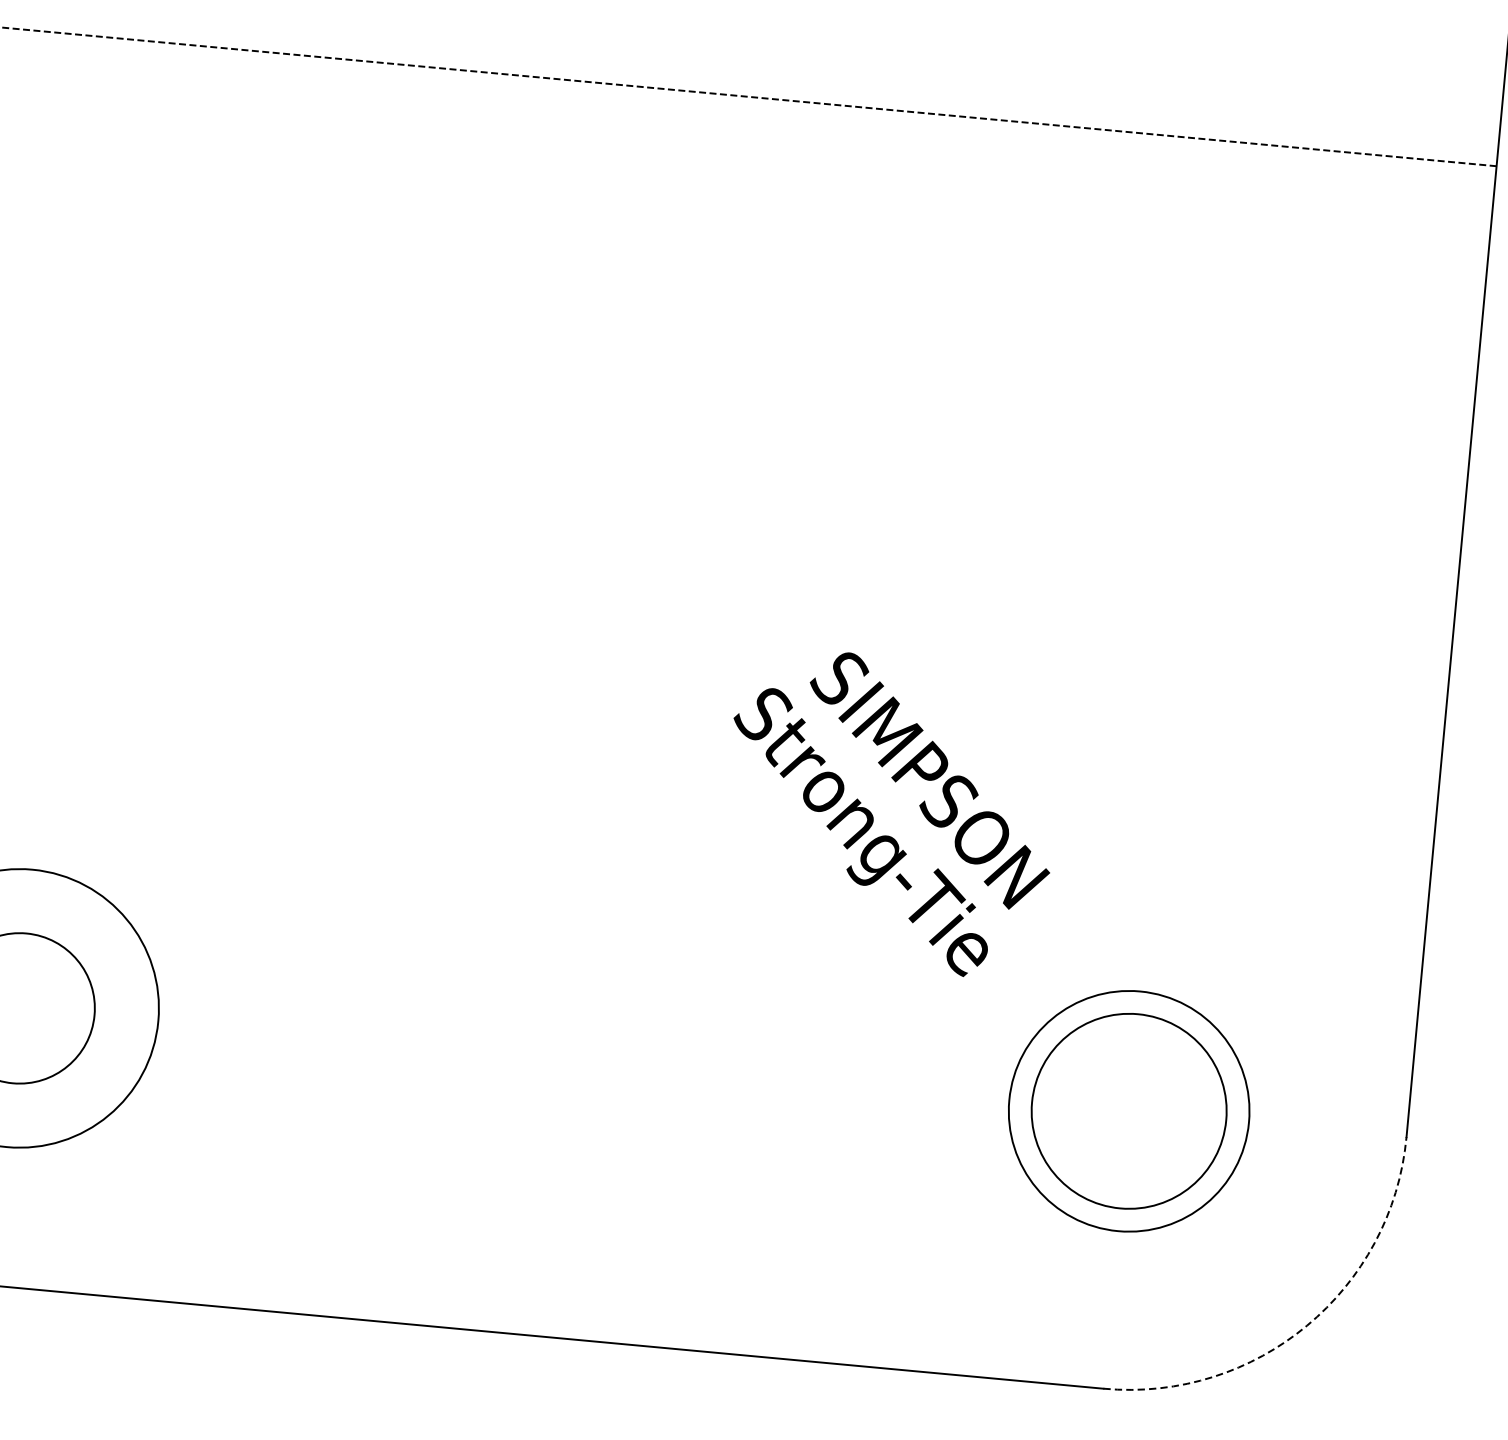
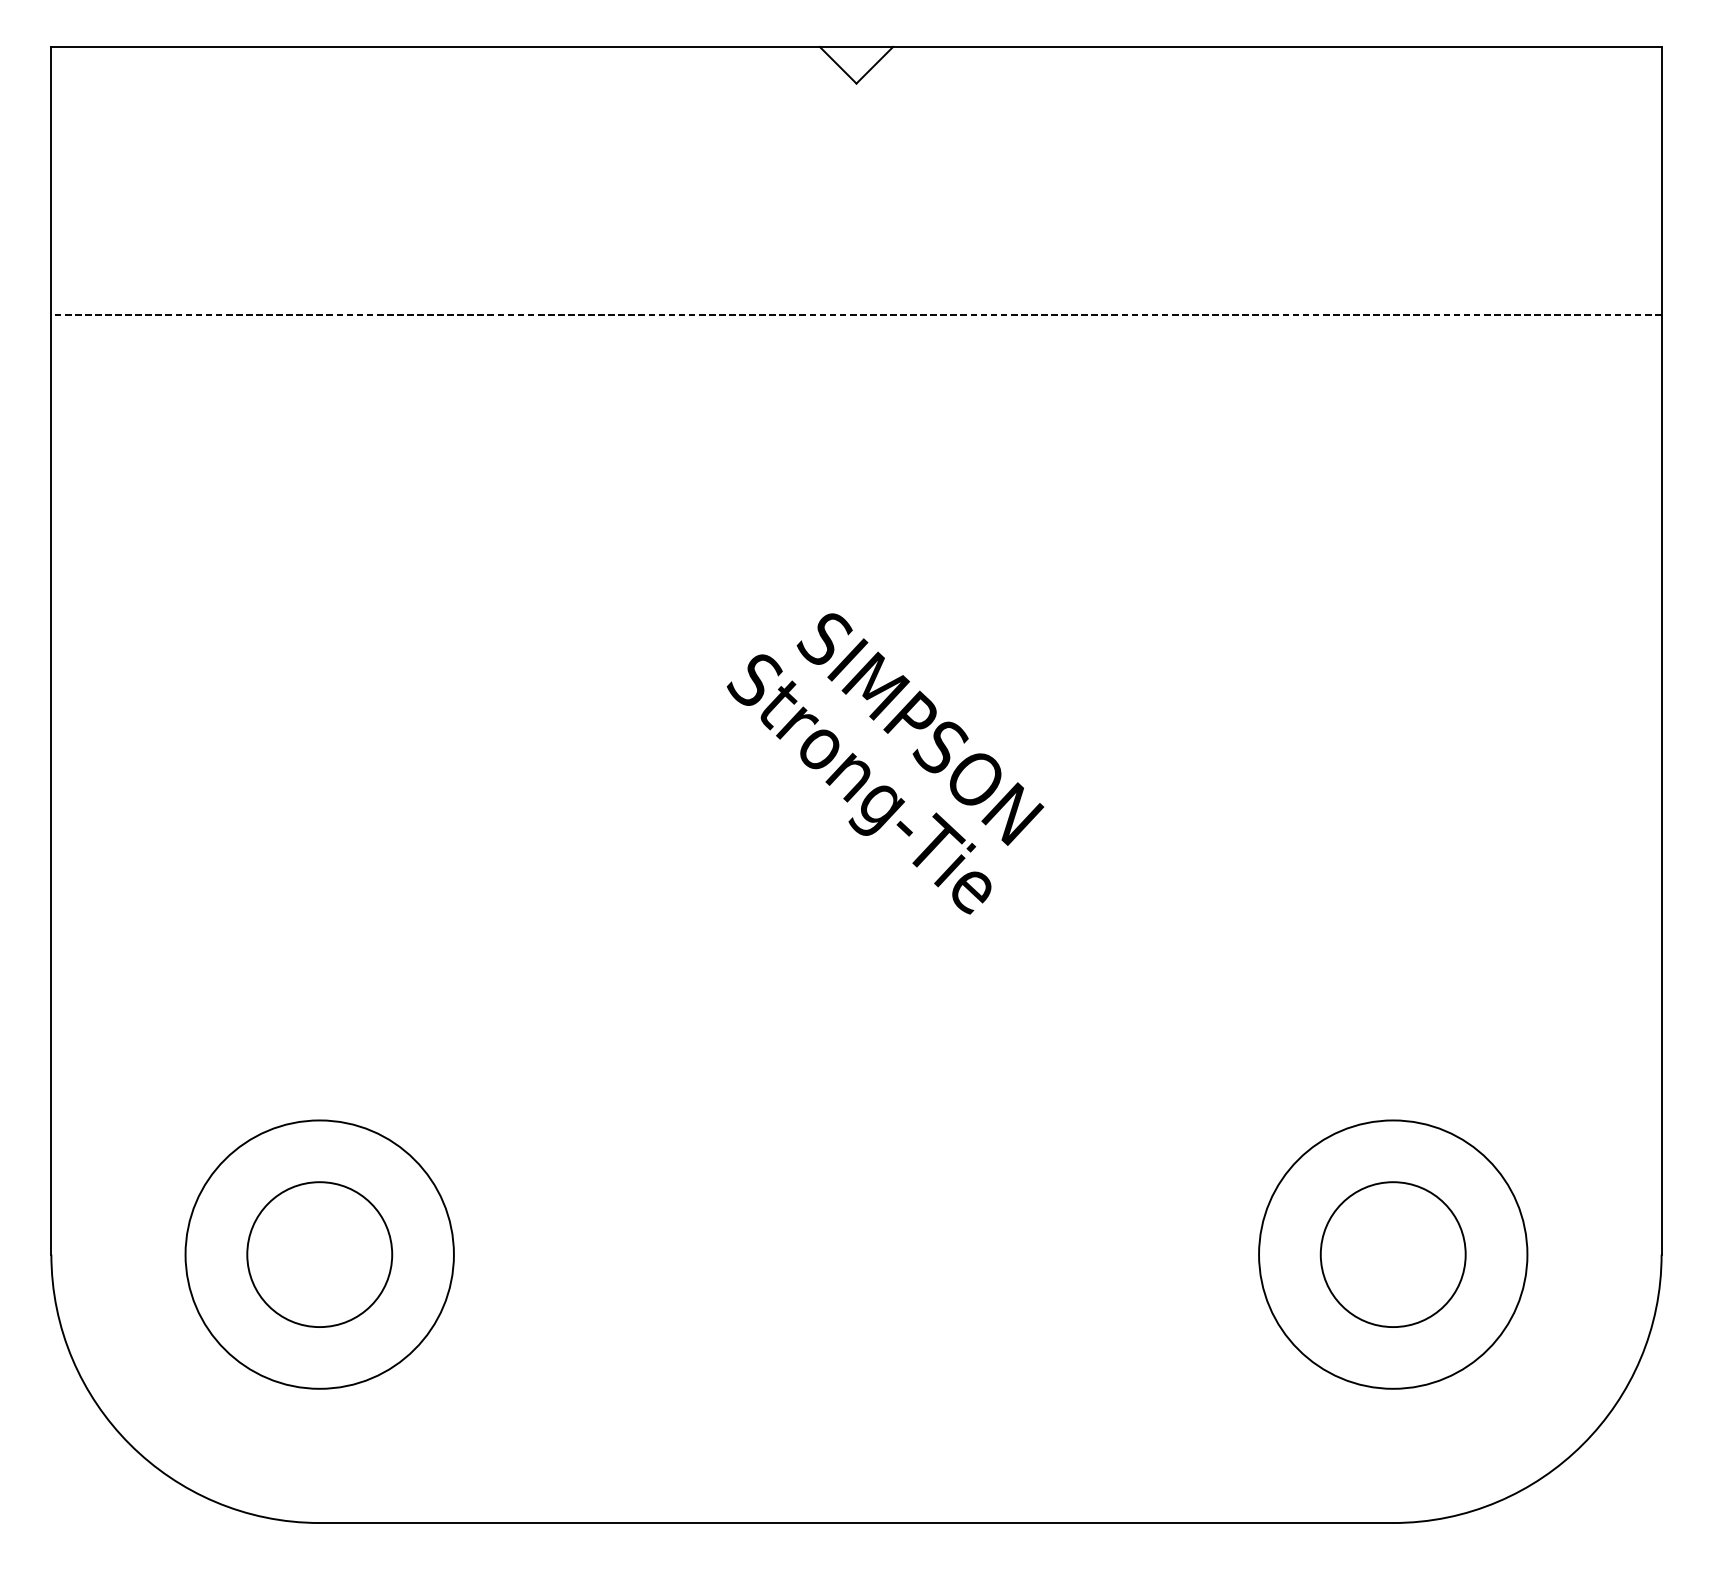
text: (890, 812) -> (885, 763), moved
circle: (1128, 1111) -> (1392, 1254), size x0.62
circle: (1129, 1111) -> (1393, 1254), size x1.43
arc: (1307, 1325) -> (1583, 1444), dashed -> solid

